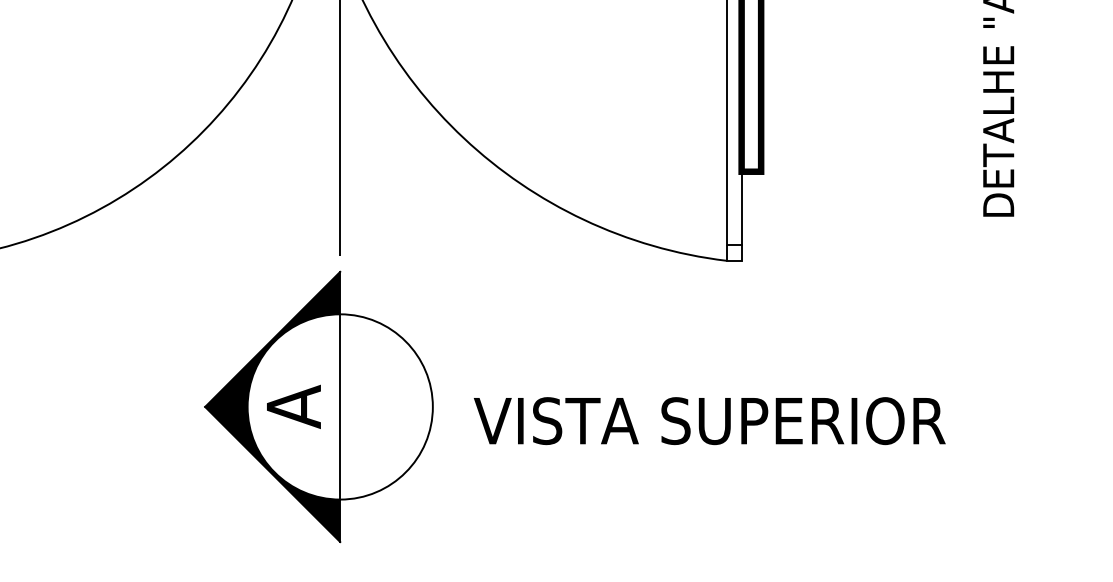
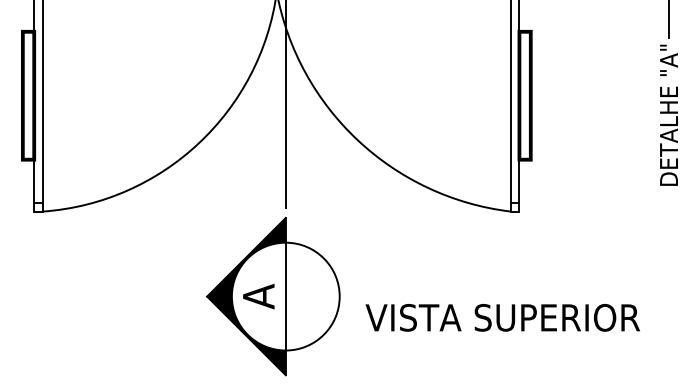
text: (709, 420) -> (502, 317), moved

